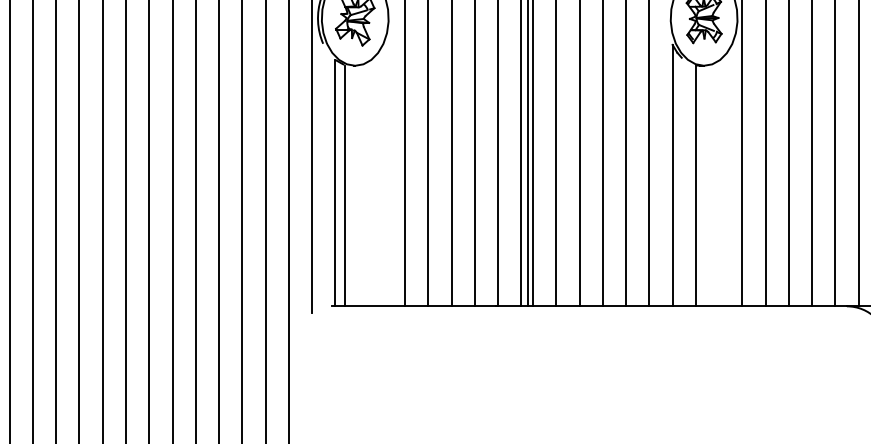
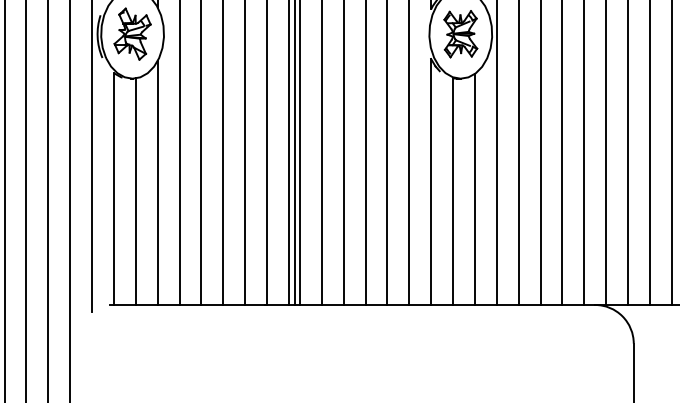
line: (381, 176) -> (157, 182), added
line: (719, 183) -> (475, 189), added
line: (344, 185) -> (135, 191), moved

